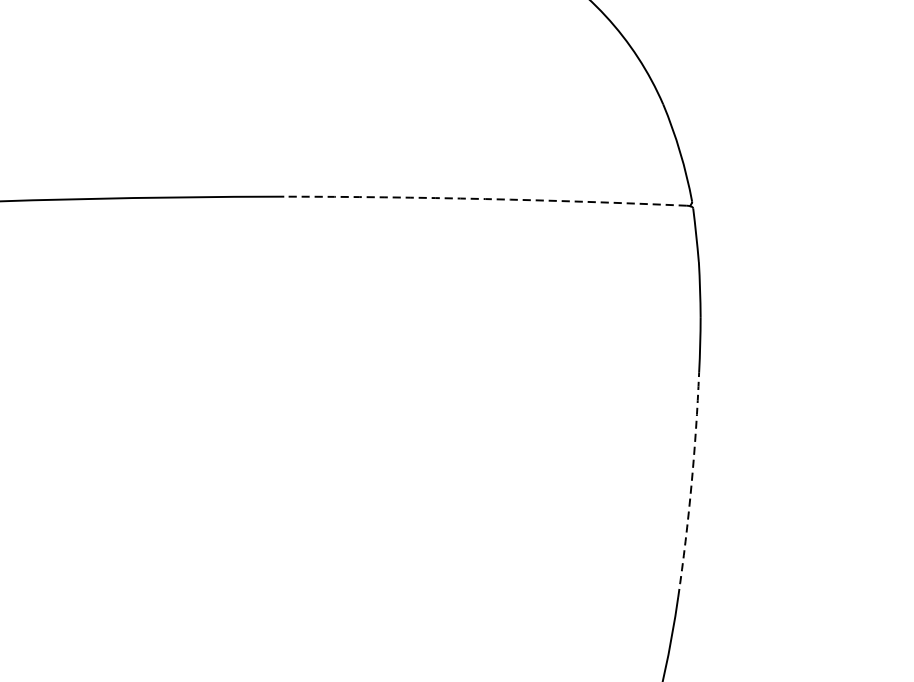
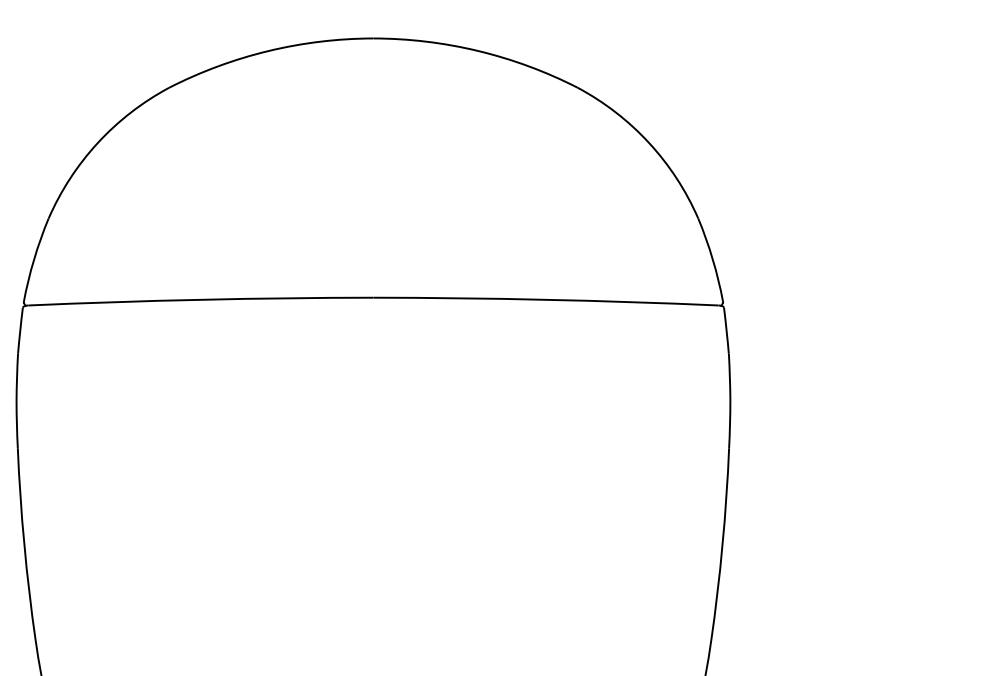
arc: (486, 198) -> (546, 299), dashed -> solid
arc: (691, 484) -> (722, 544), dashed -> solid

